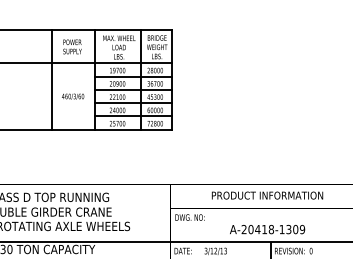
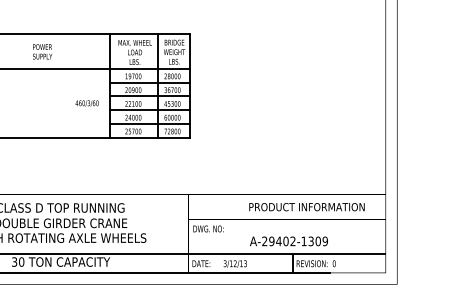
text: (72, 46) -> (42, 51), moved
line: (51, 79) -> (64, 85), removed
text: (267, 195) -> (306, 207), moved
text: (261, 229) -> (282, 241), A-20418-1309 -> A-29402-1309

